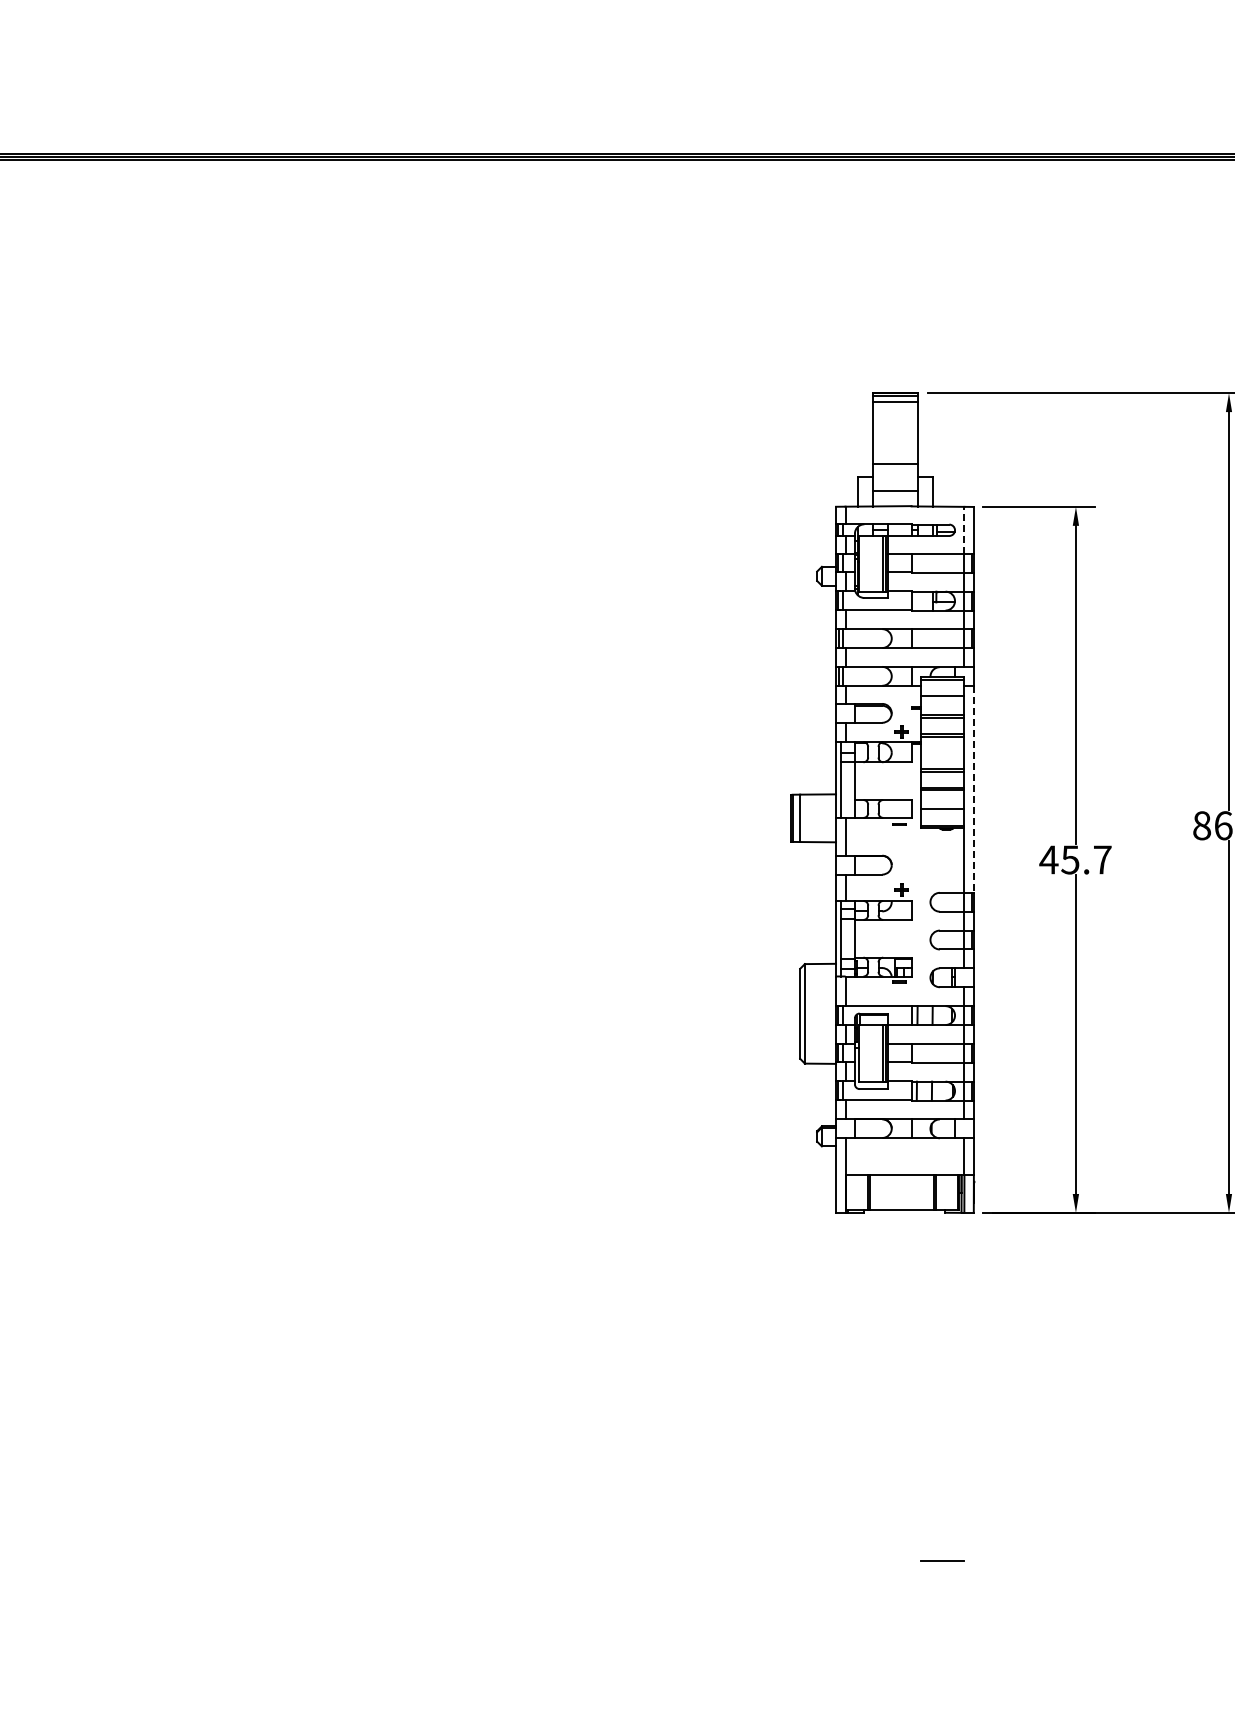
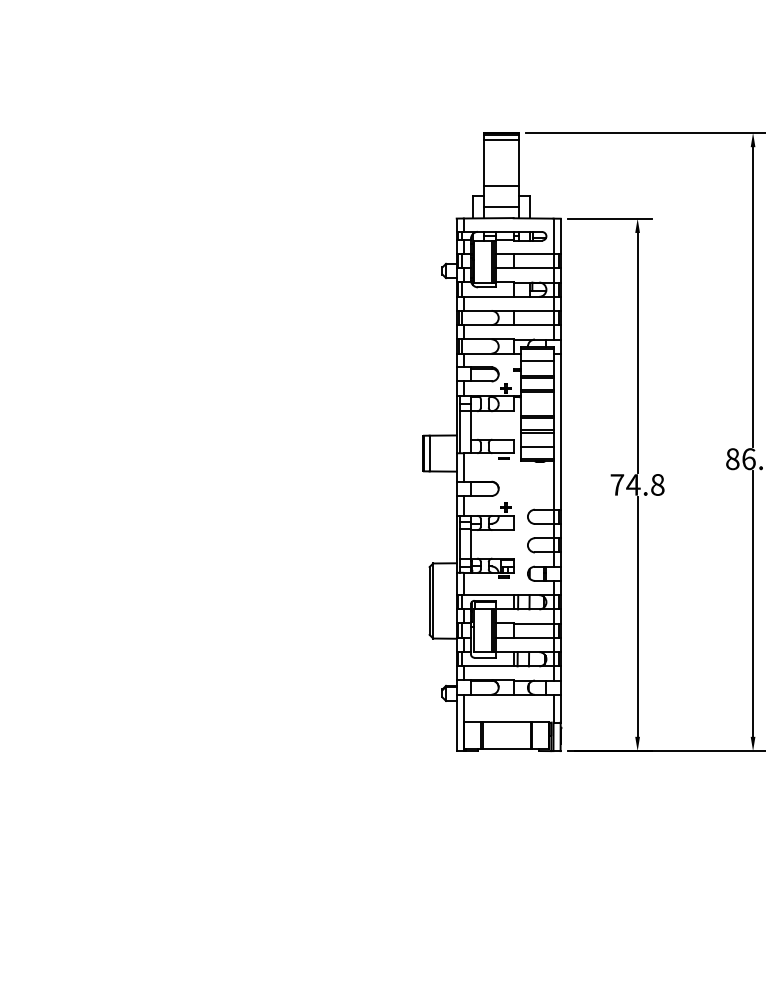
line: (964, 530) -> (553, 236), dashed -> solid
line: (973, 789) -> (560, 431), dashed -> solid
text: (1075, 859) -> (637, 484), 45.7 -> 74.8

